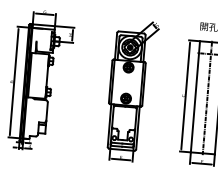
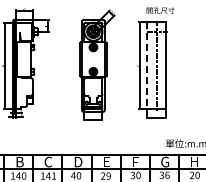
line: (195, 96) -> (147, 65), solid -> dashed

